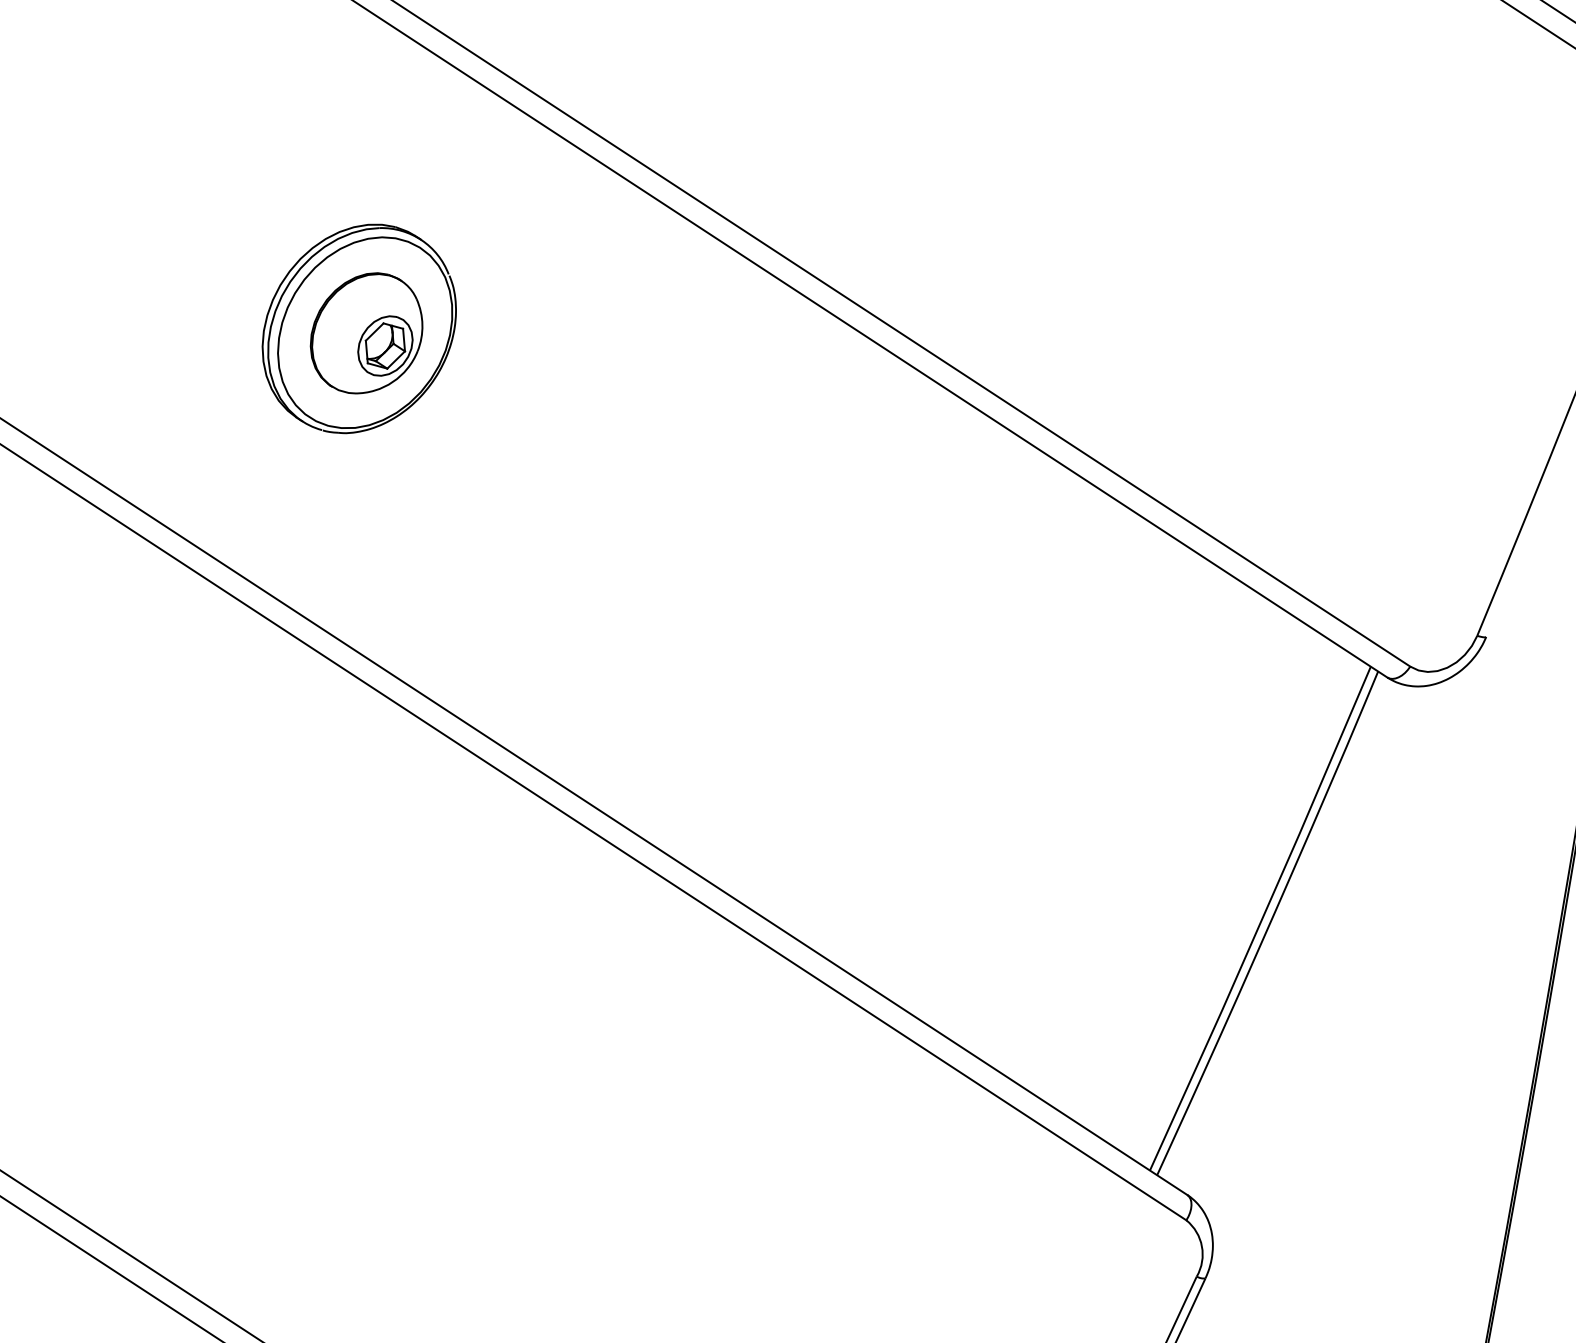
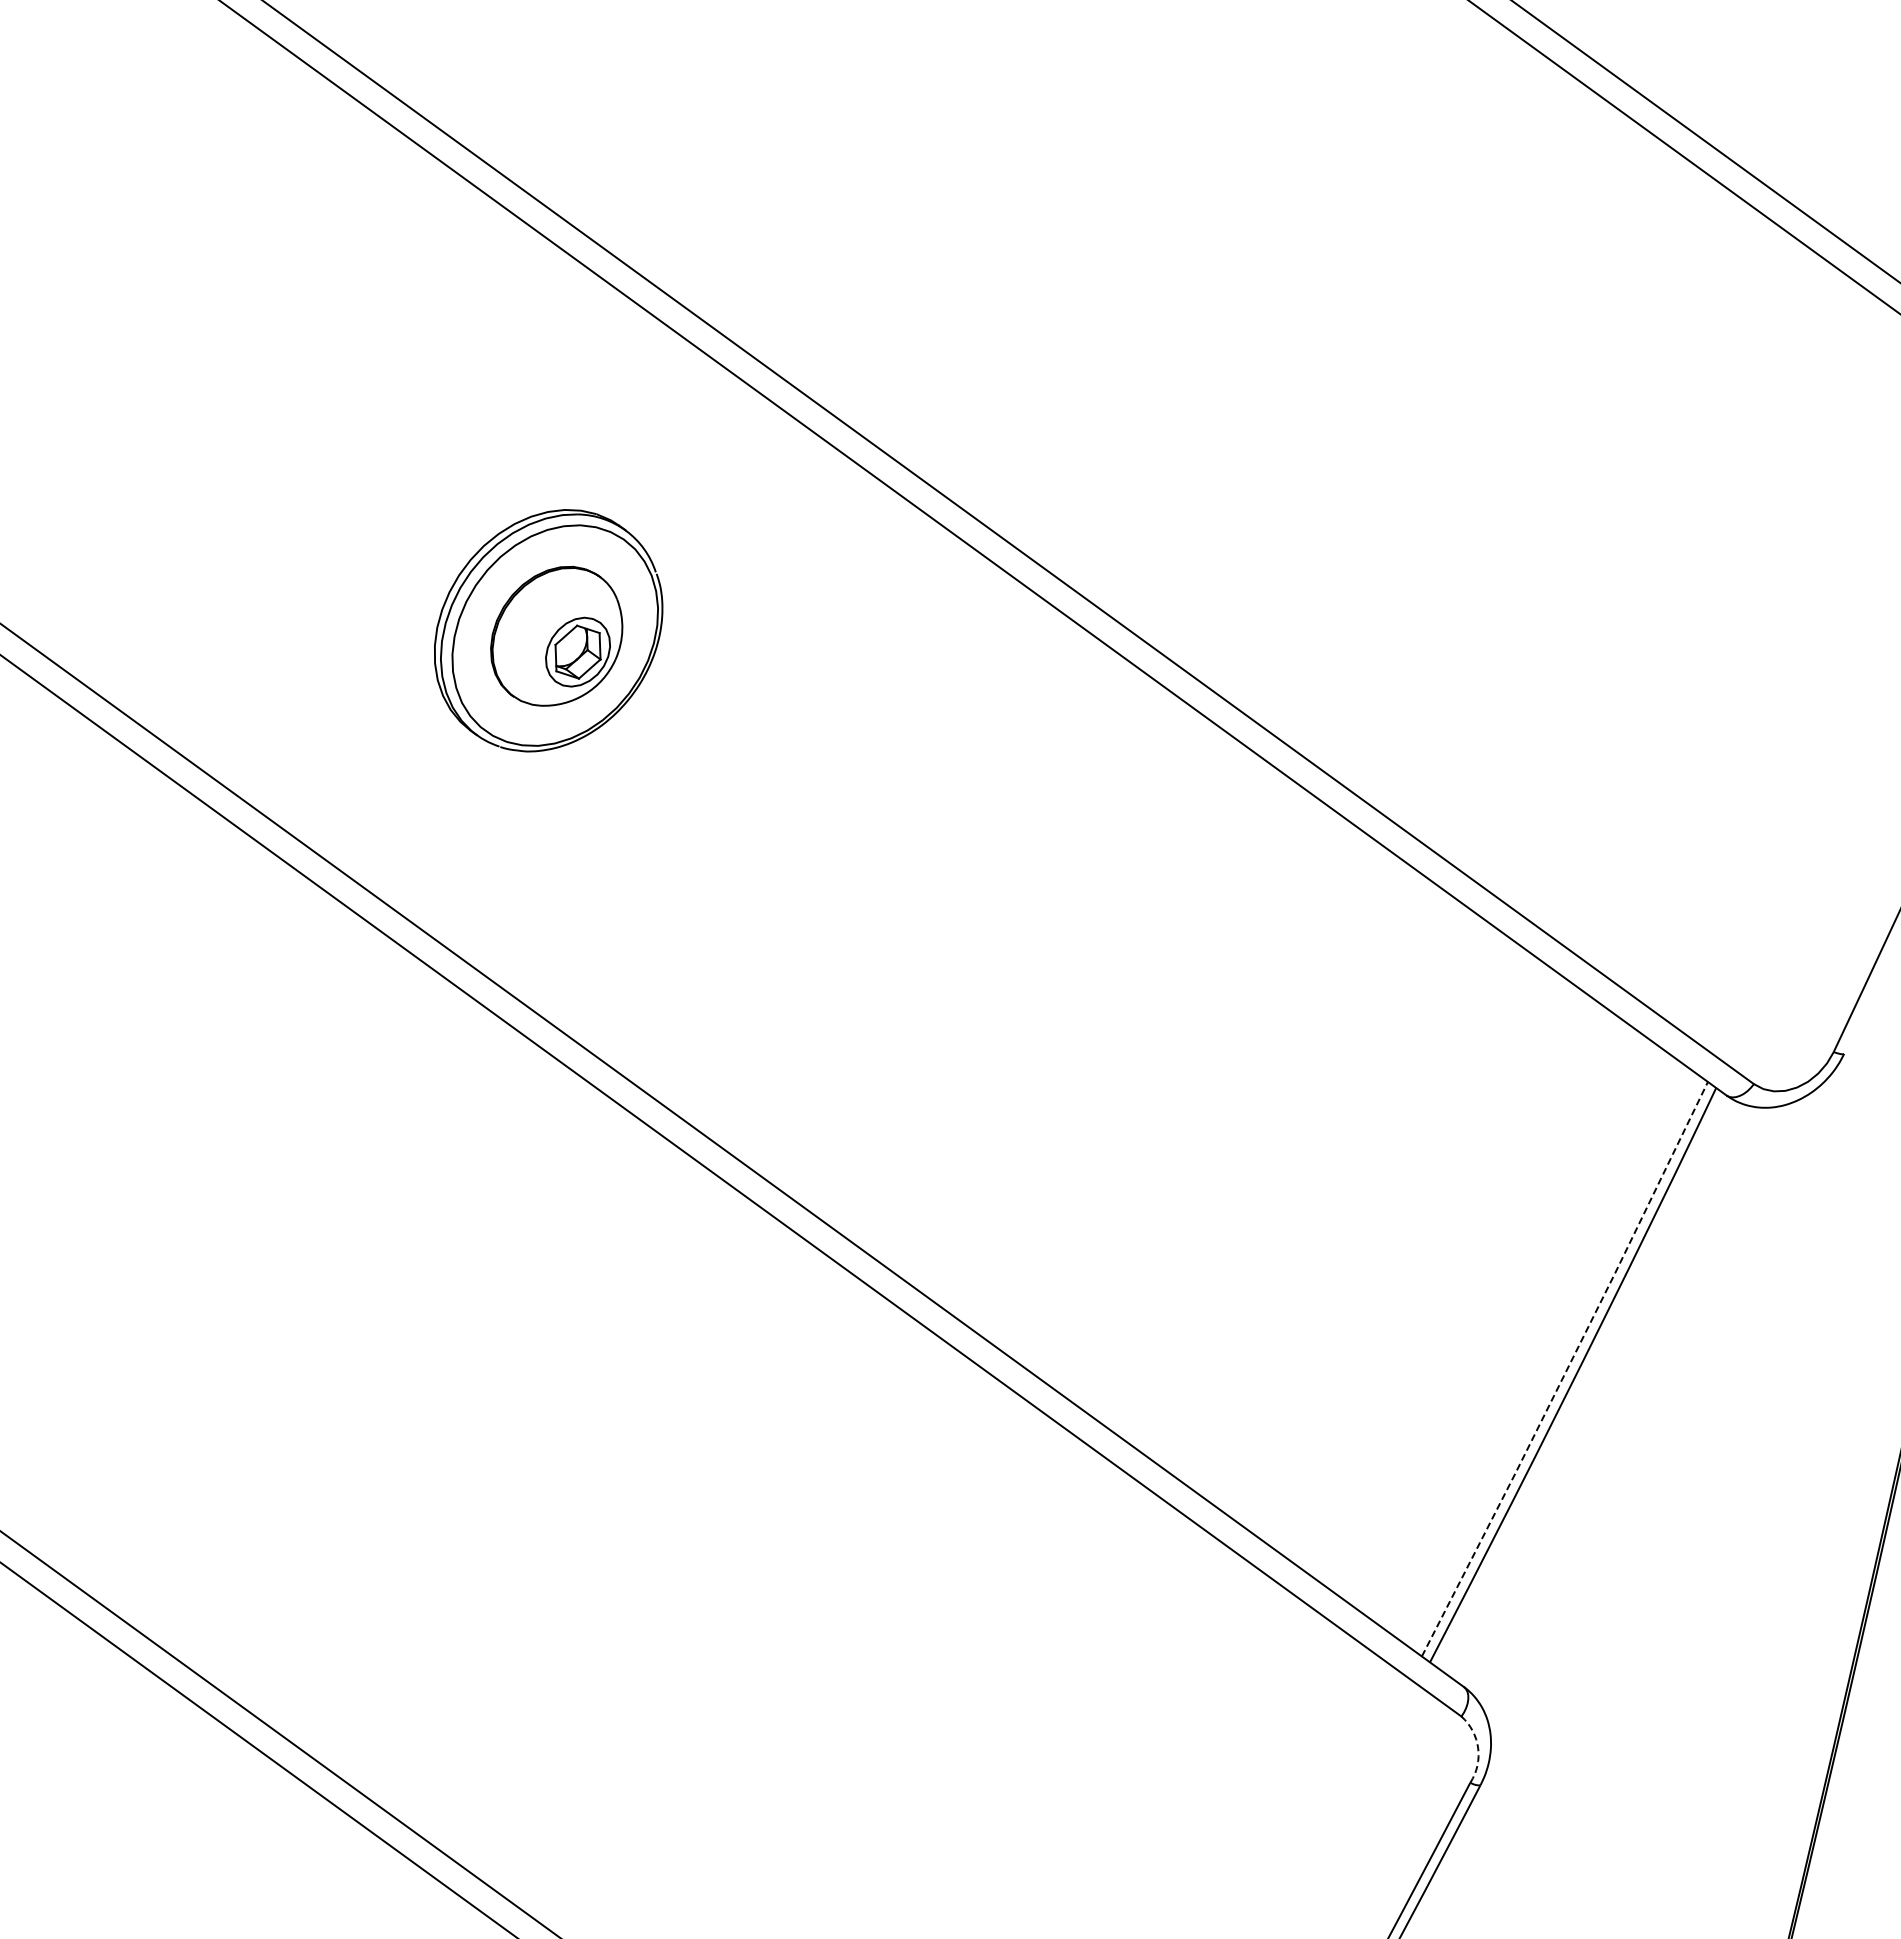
line: (1261, 919) -> (1566, 1370), solid -> dashed
arc: (1202, 1246) -> (1478, 1747), solid -> dashed

